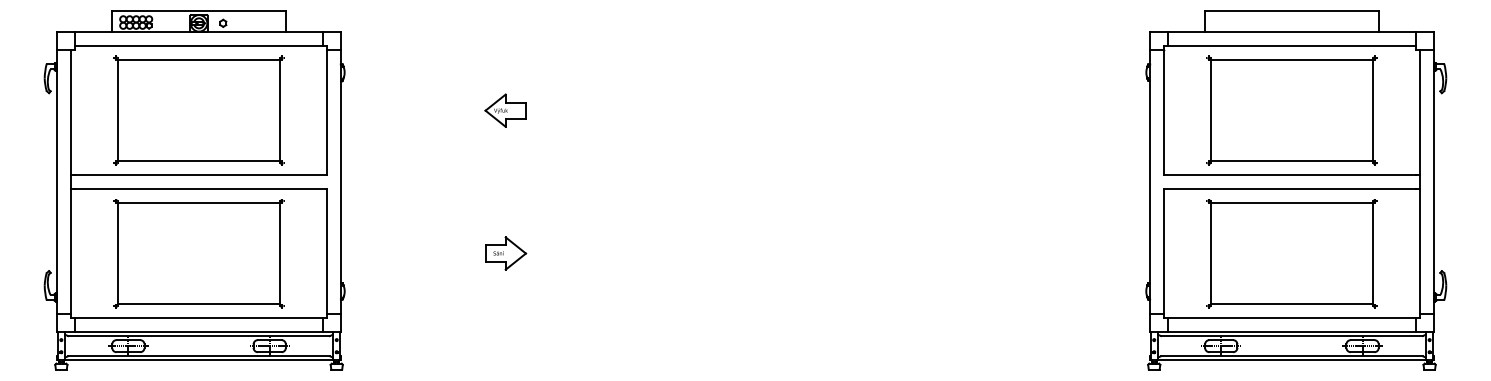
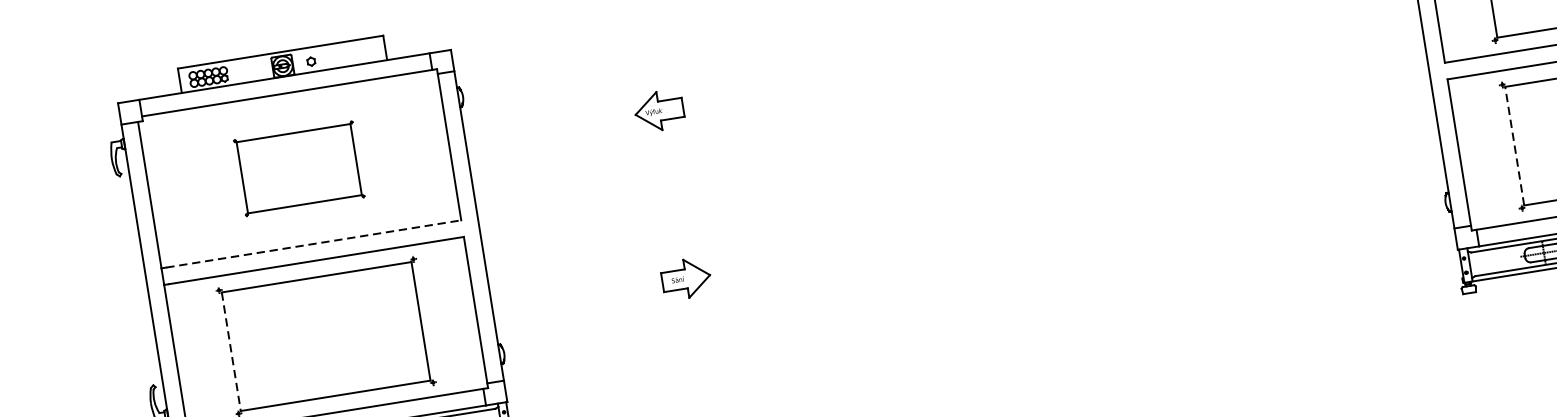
part: (198, 110) -> (298, 168), size x0.6
line: (201, 175) -> (314, 244), solid -> dashed
line: (1211, 253) -> (1515, 146), solid -> dashed
line: (118, 254) -> (231, 352), solid -> dashed

